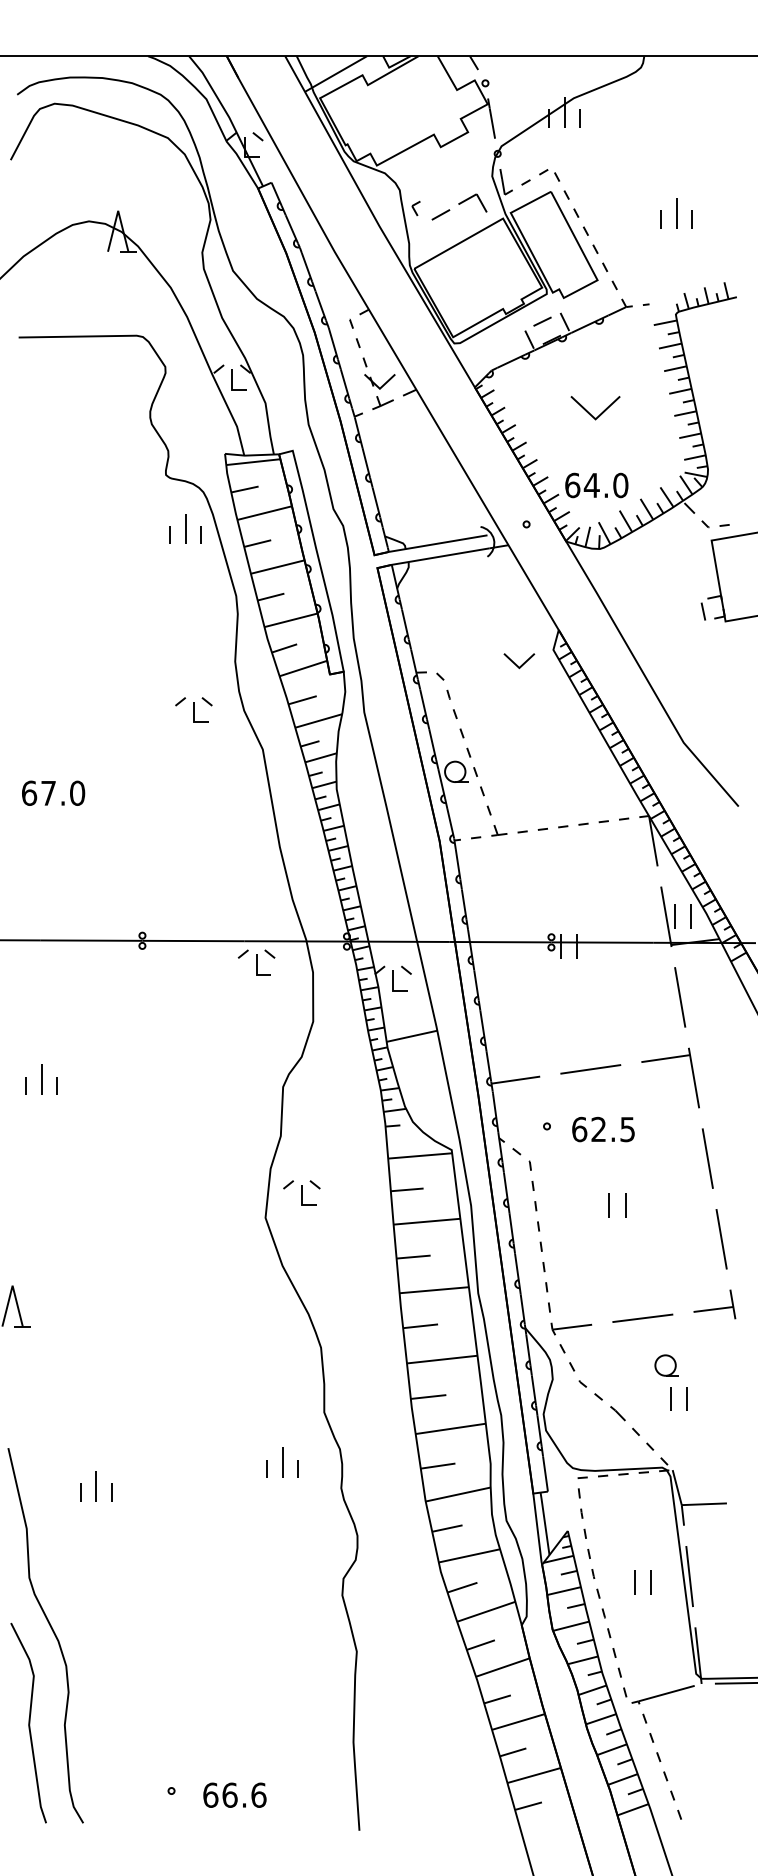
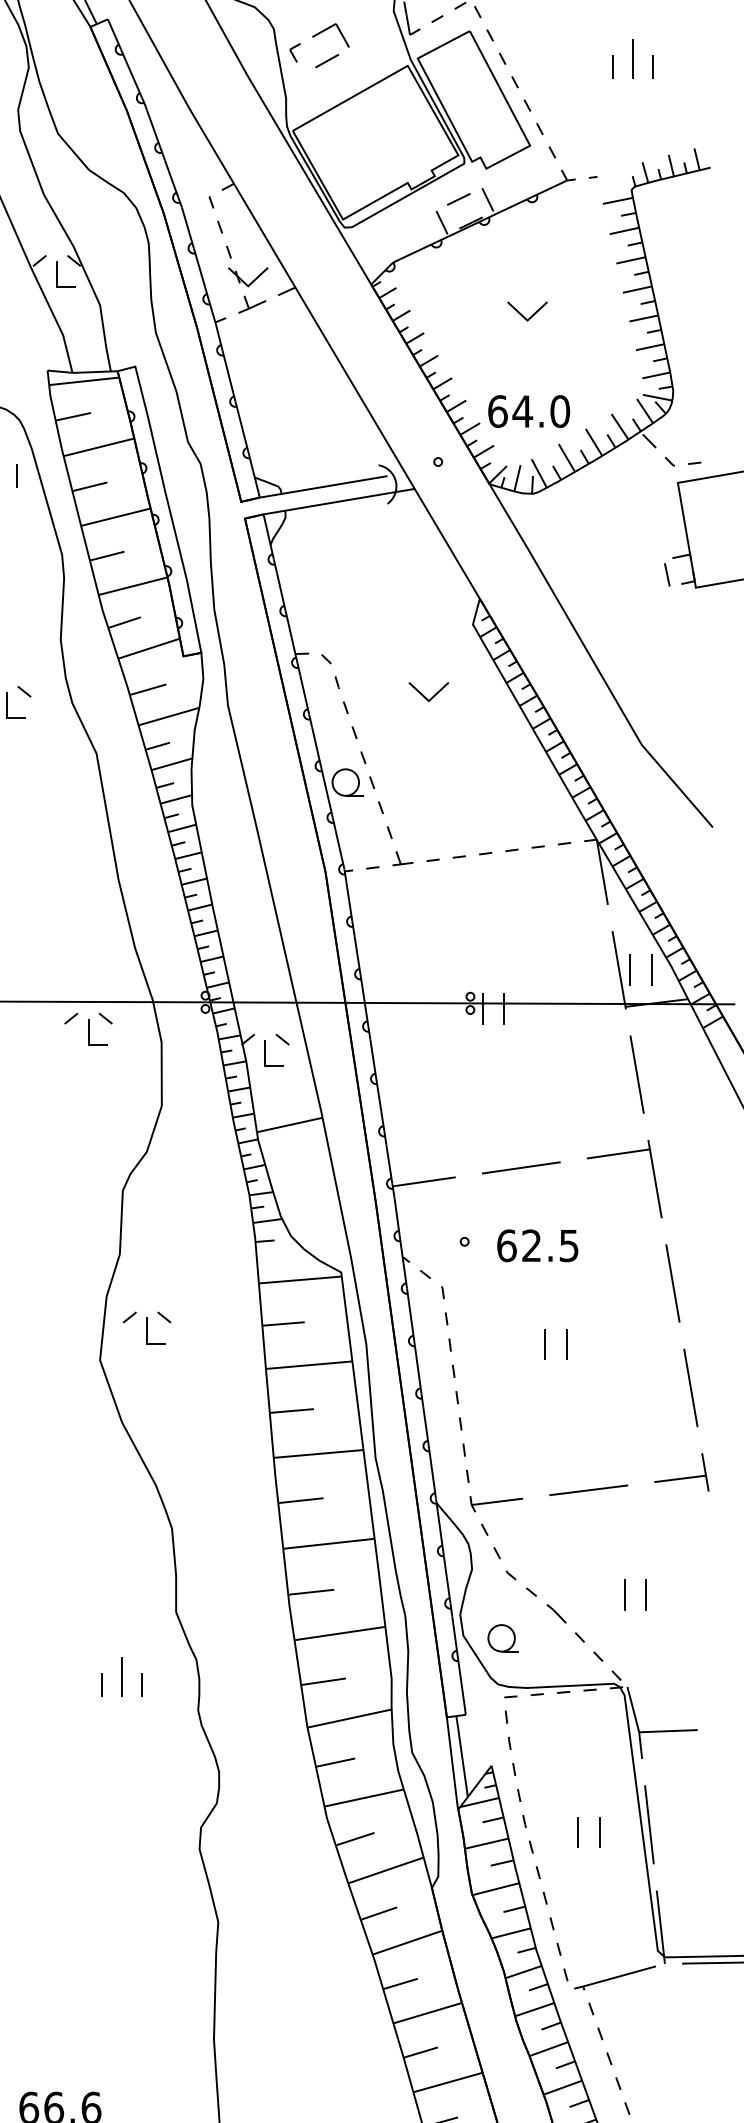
part: (472, 202) -> (330, 34), moved
part: (595, 408) -> (527, 311), size x0.62
part: (519, 661) -> (429, 692), moved
part: (666, 1365) -> (502, 1638), moved

